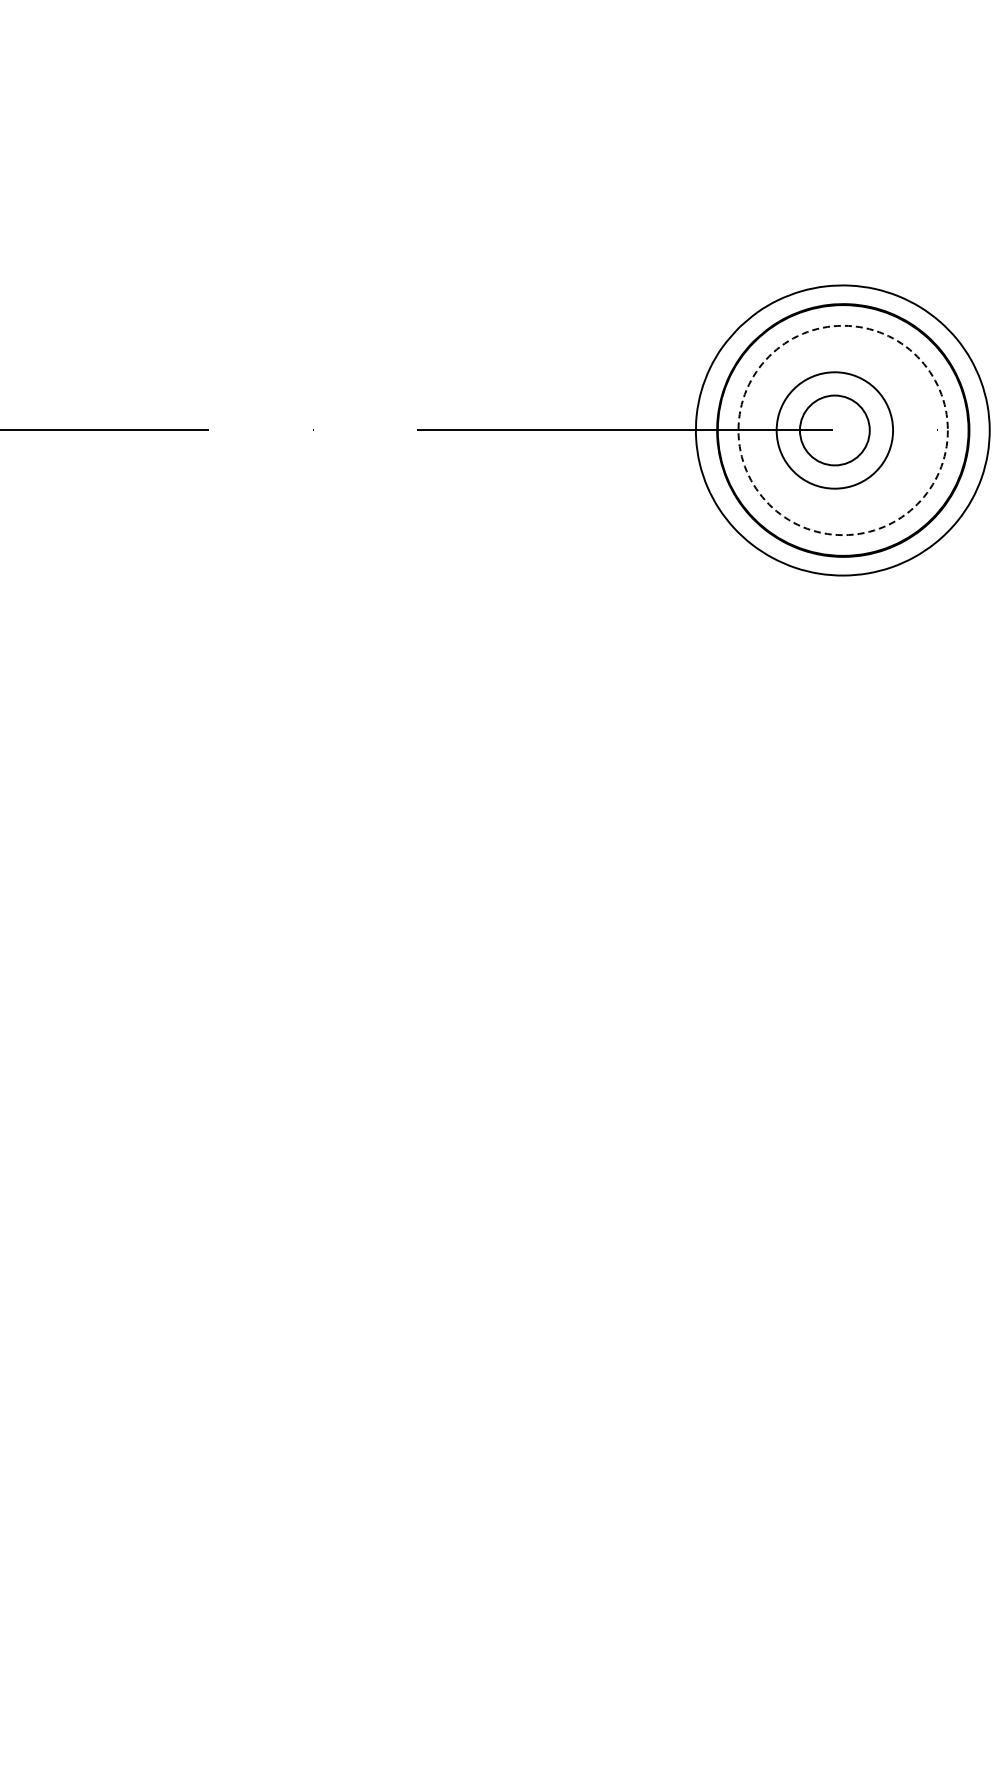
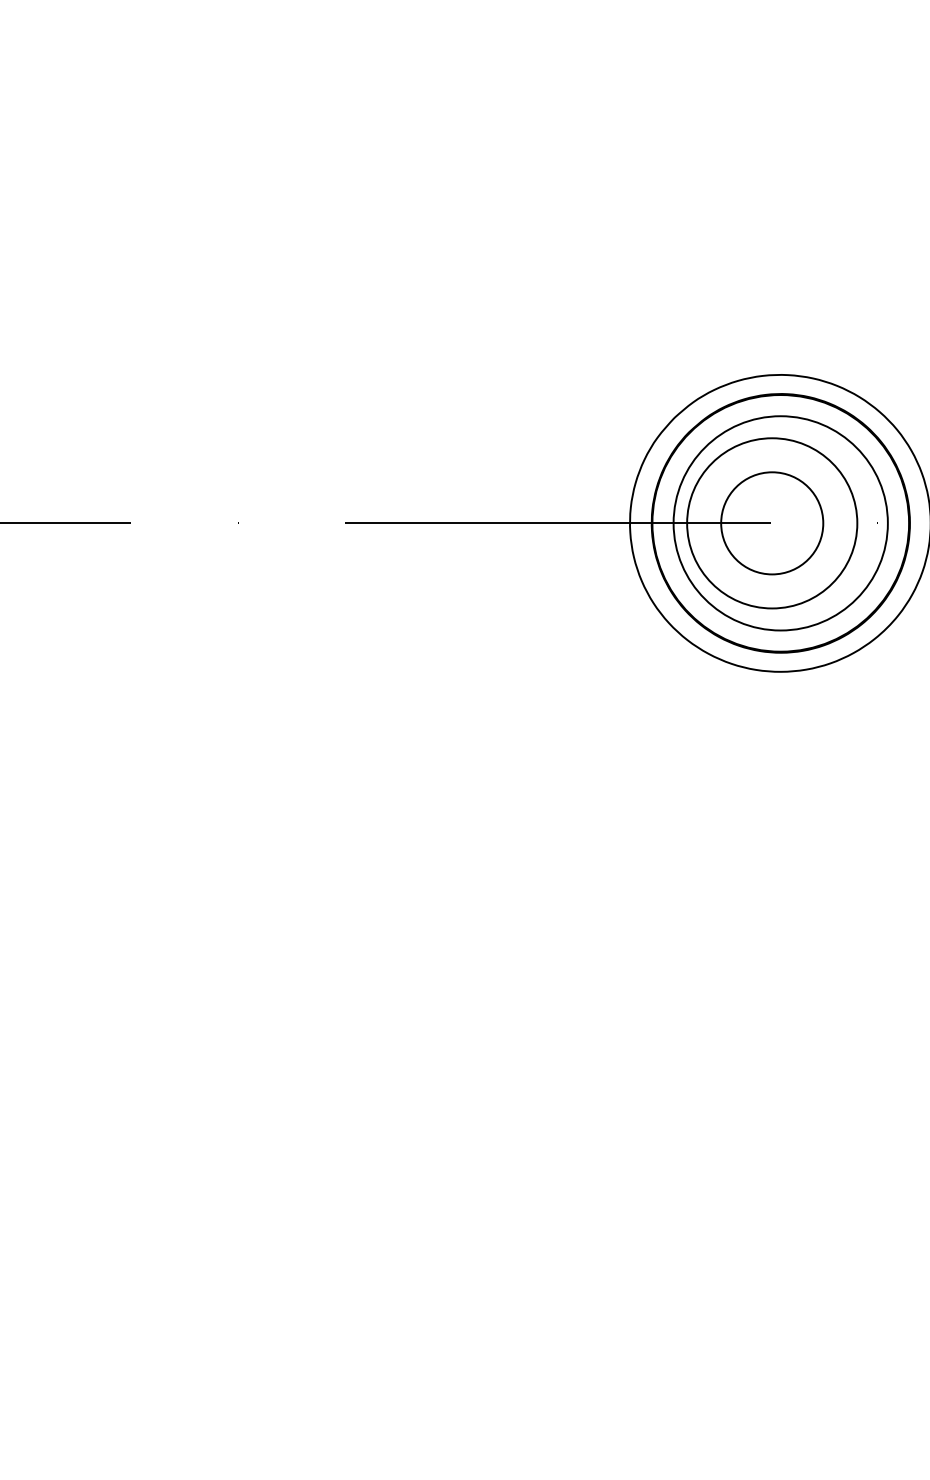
circle: (834, 430) -> (771, 523), size x1.43
circle: (834, 430) -> (771, 523), size x1.43
circle: (842, 430) -> (780, 523), dashed -> solid

